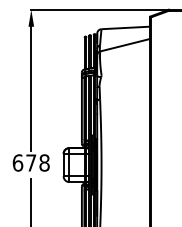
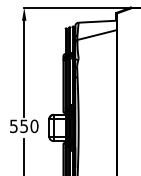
text: (31, 163) -> (24, 126), 678 -> 550

